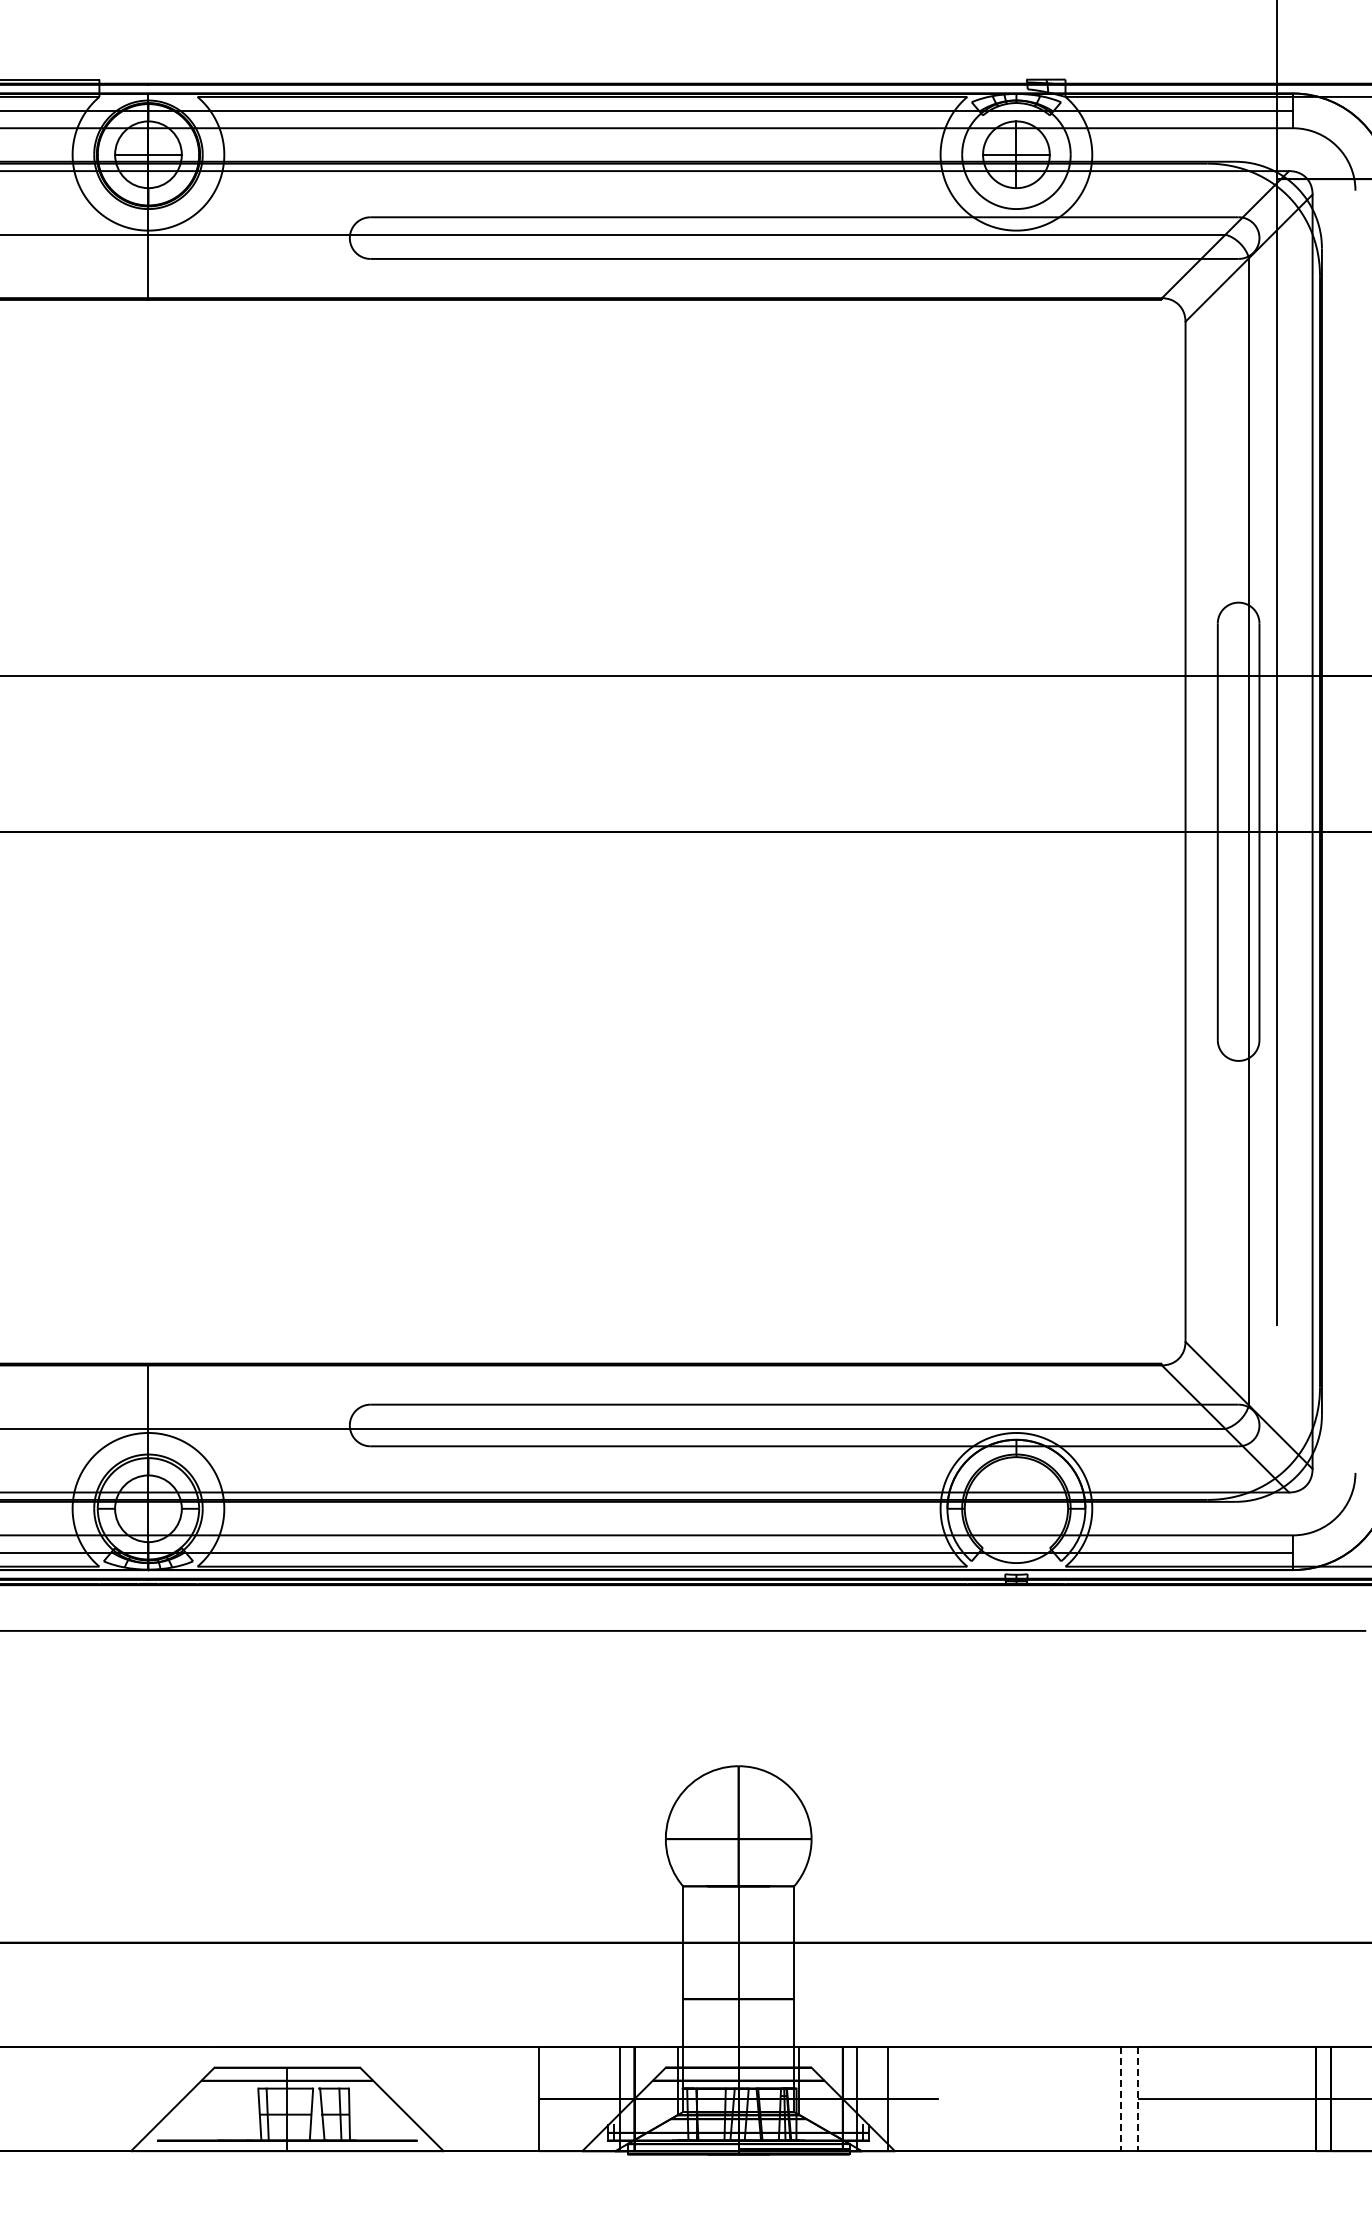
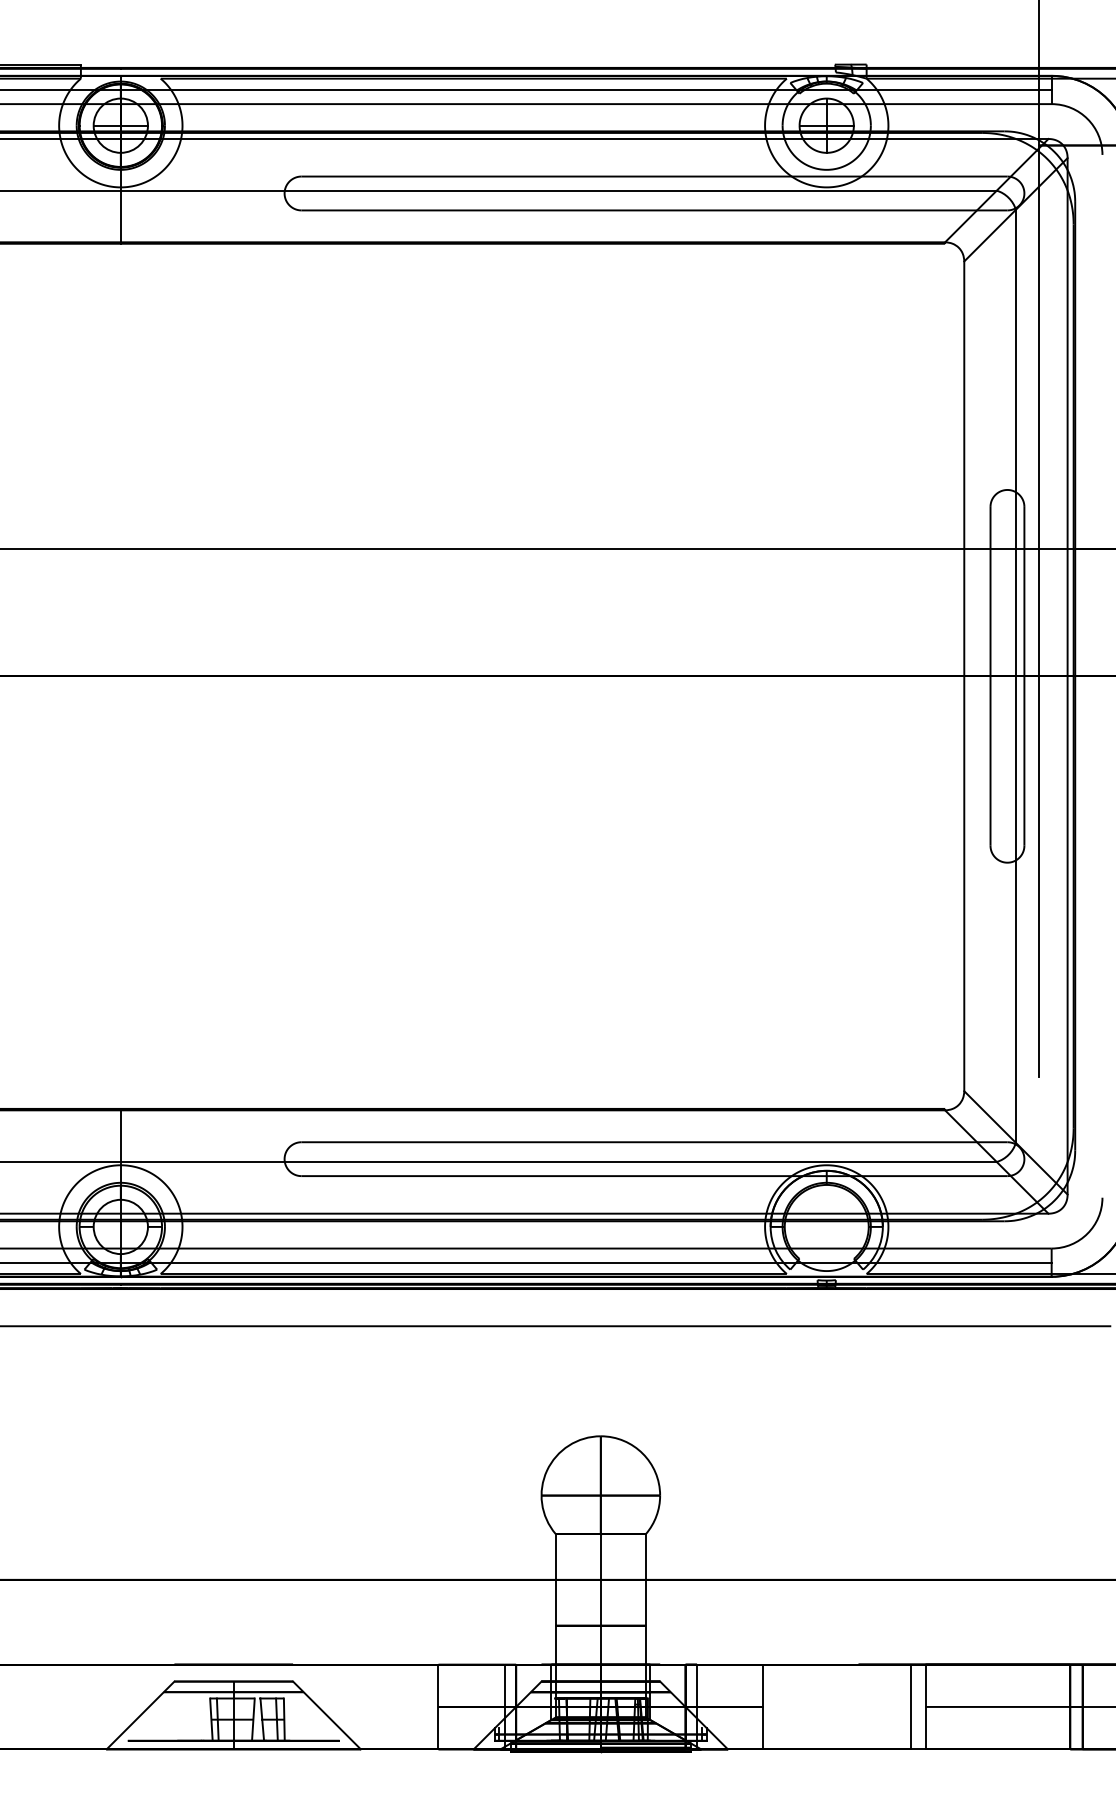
line: (888, 2098) -> (763, 1706), moved
line: (1120, 2099) -> (911, 1707), dashed -> solid
line: (1137, 2099) -> (925, 1707), dashed -> solid

